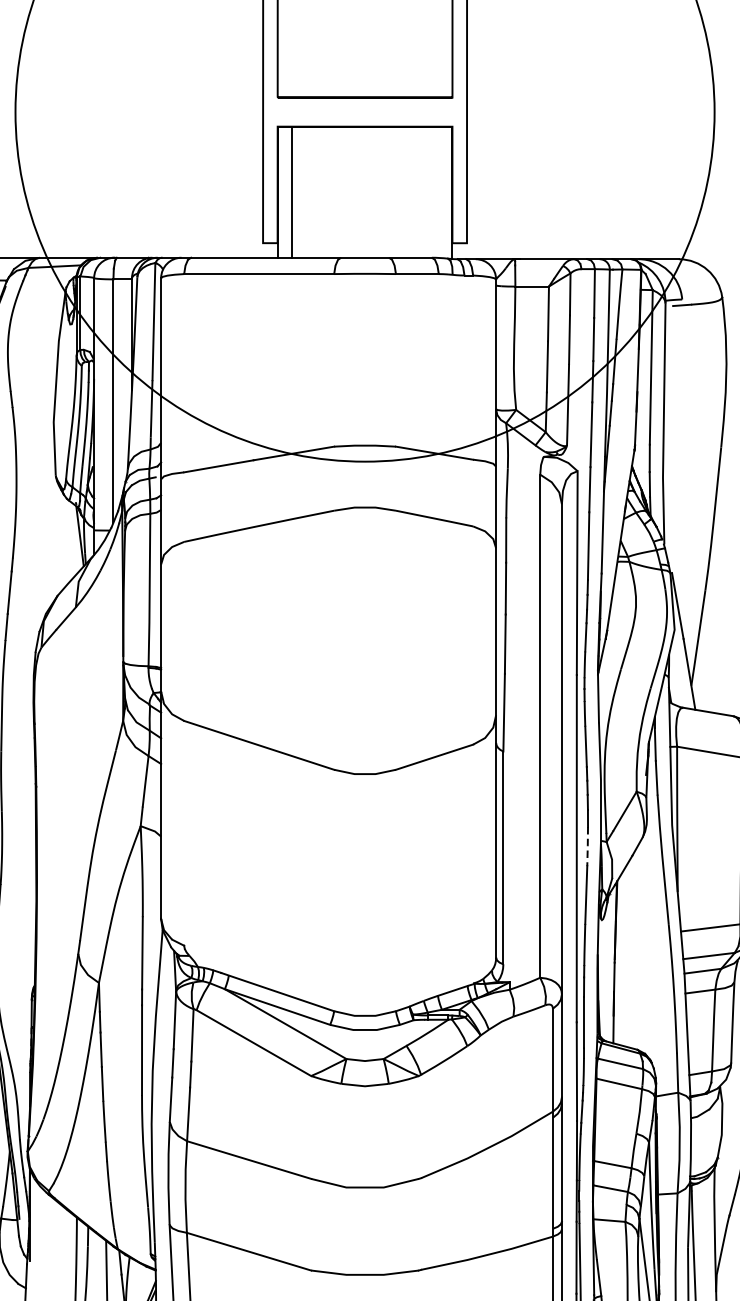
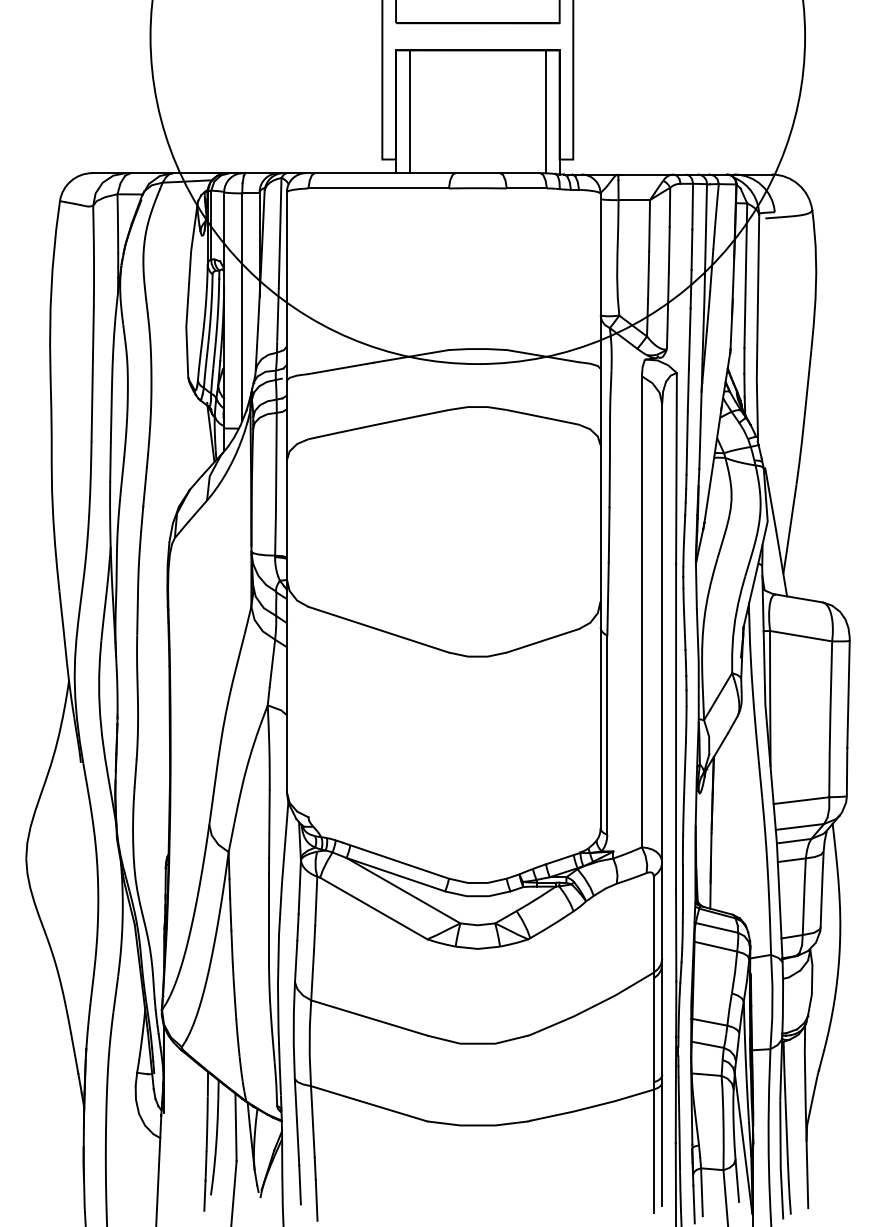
line: (438, 191) -> (546, 111), added
line: (587, 845) -> (686, 723), dashed -> solid

